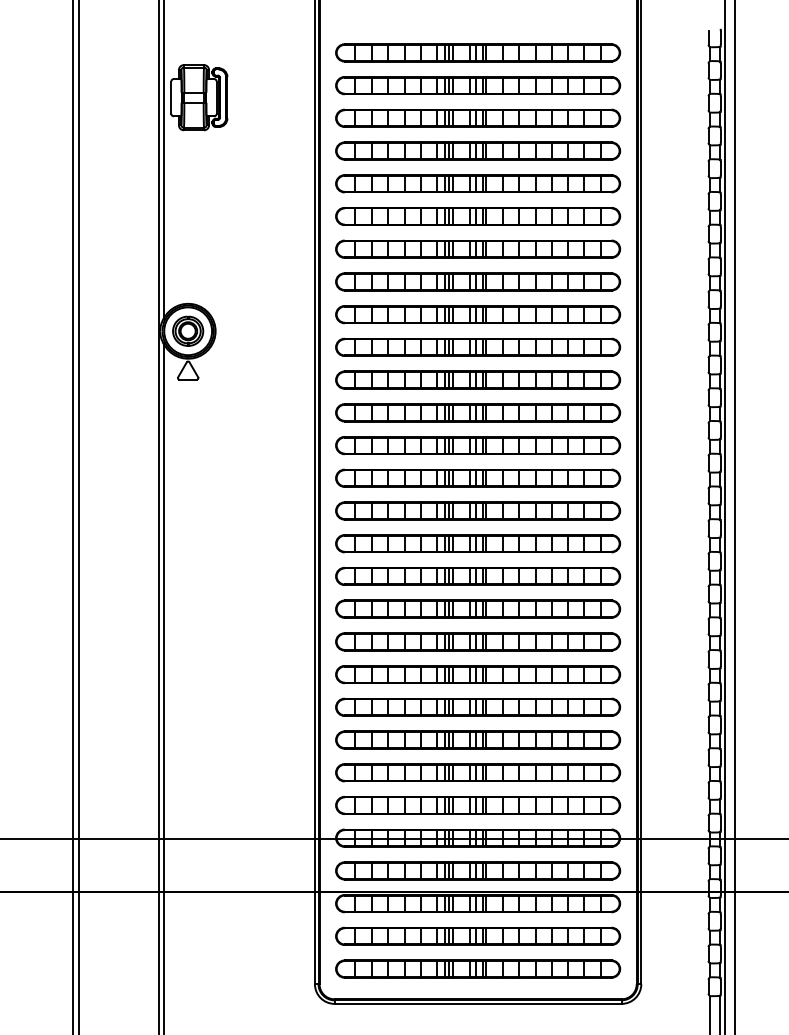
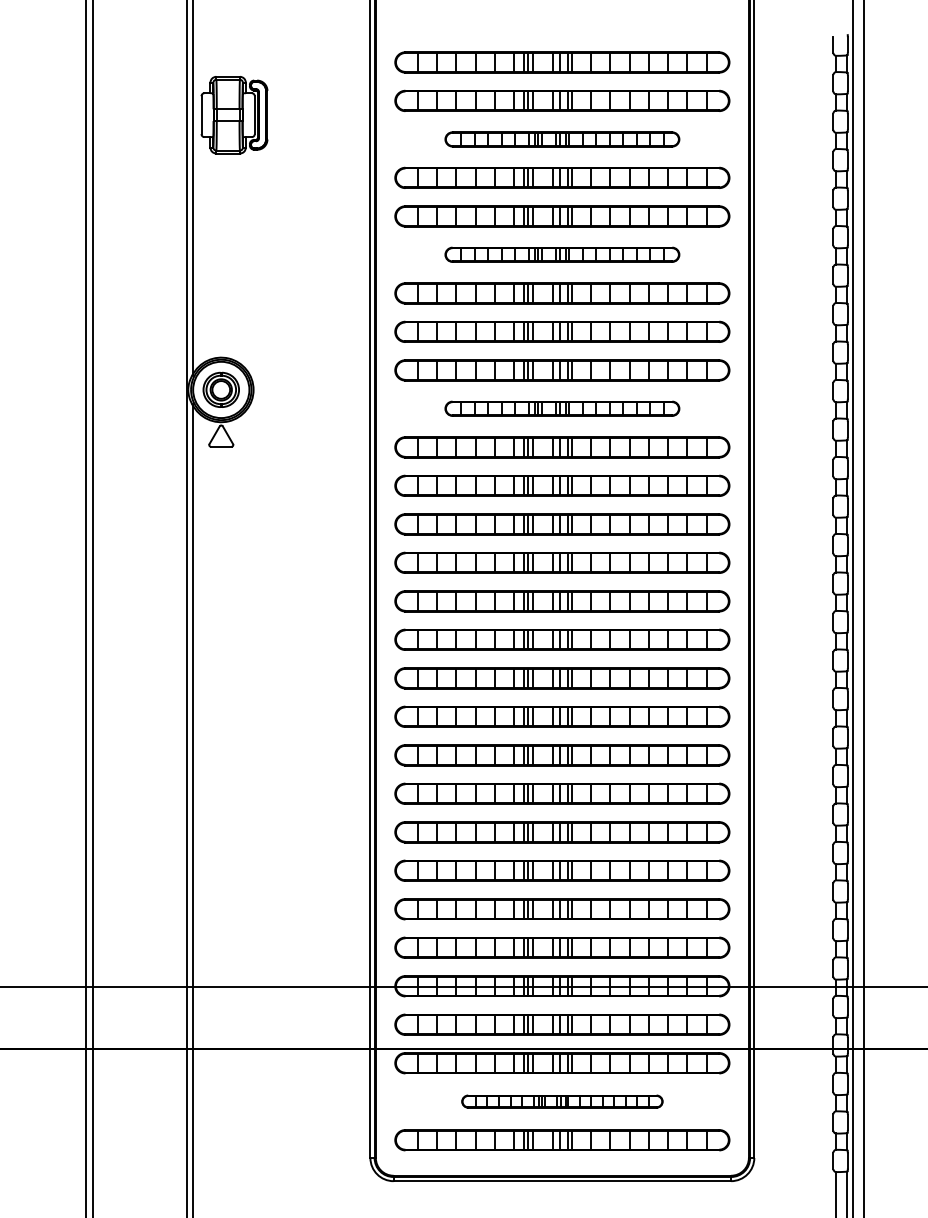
part: (478, 118) -> (562, 139), size x0.7
part: (478, 216) -> (562, 254), size x0.7
part: (478, 347) -> (562, 408), size x0.7
part: (478, 936) -> (562, 1101), size x0.6

